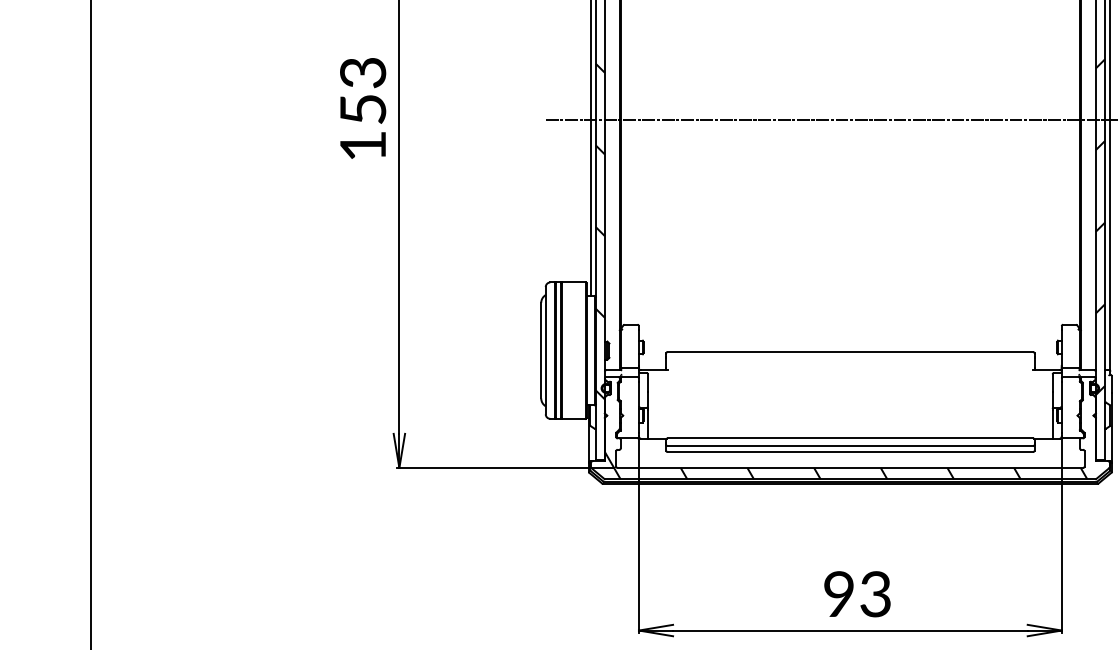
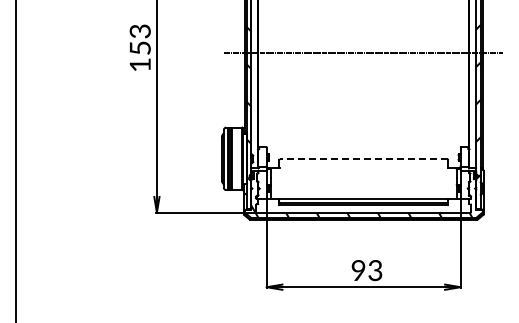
line: (849, 352) -> (363, 159), solid -> dashed

